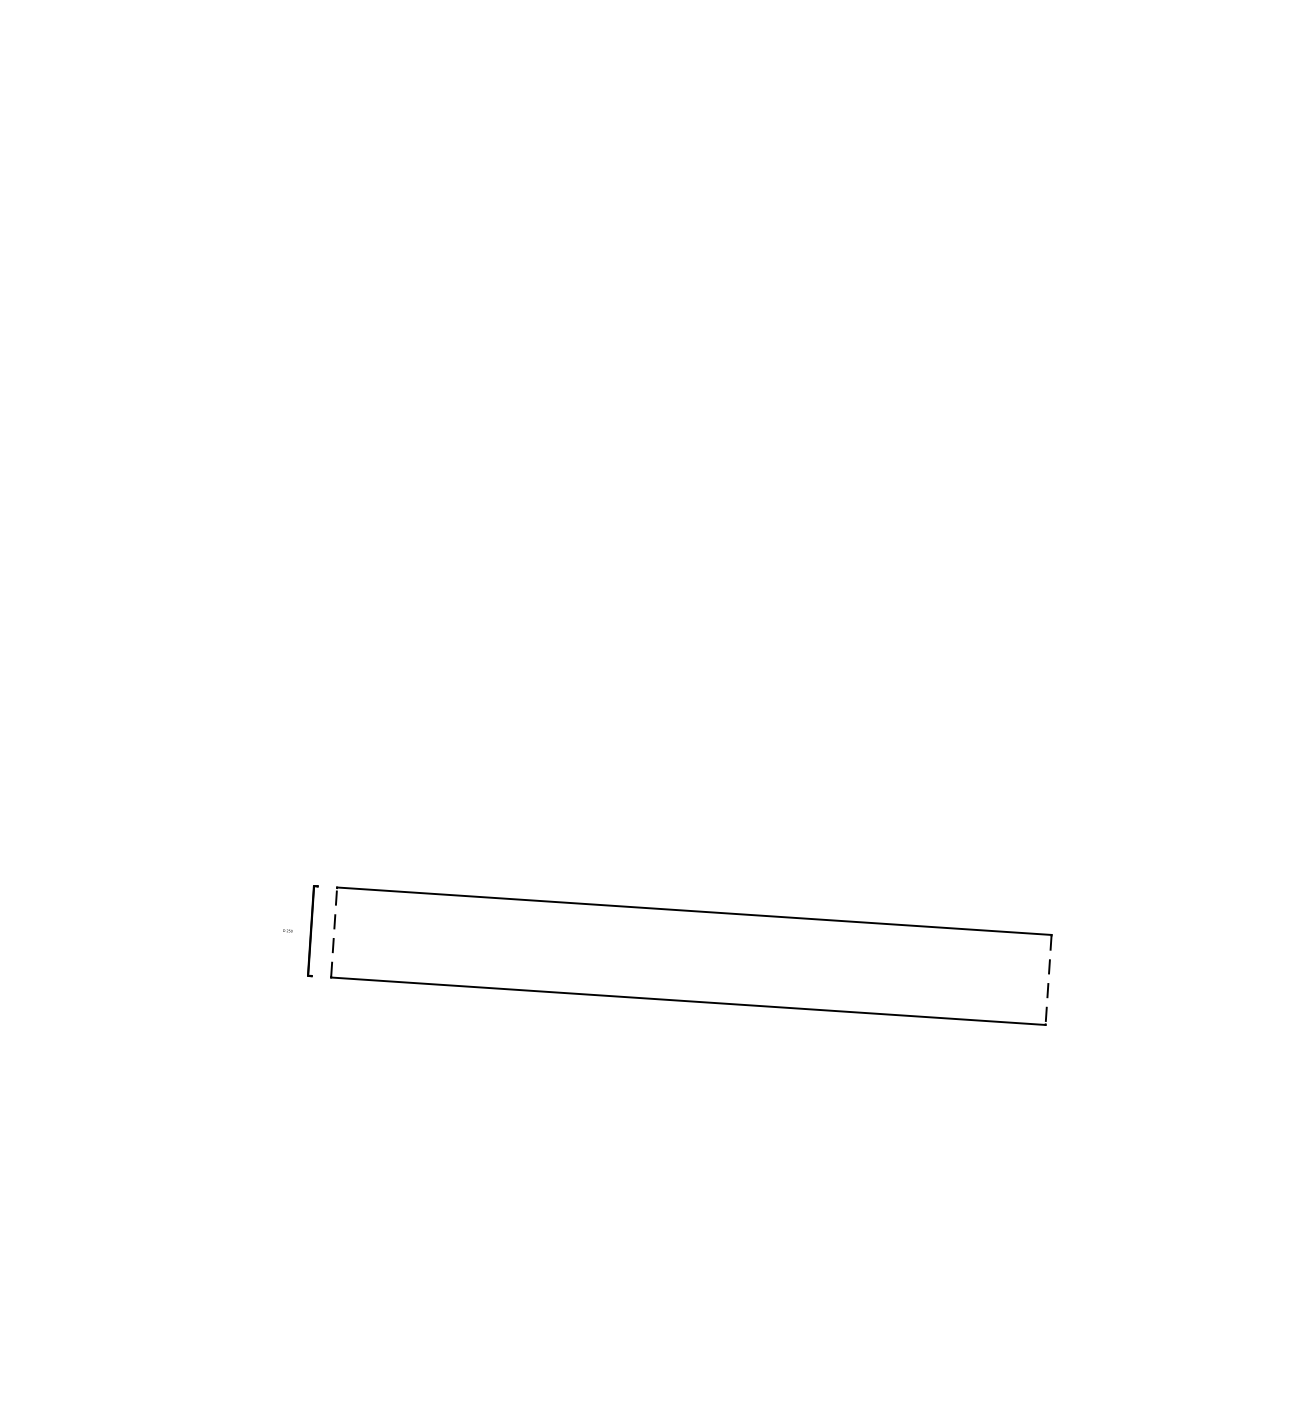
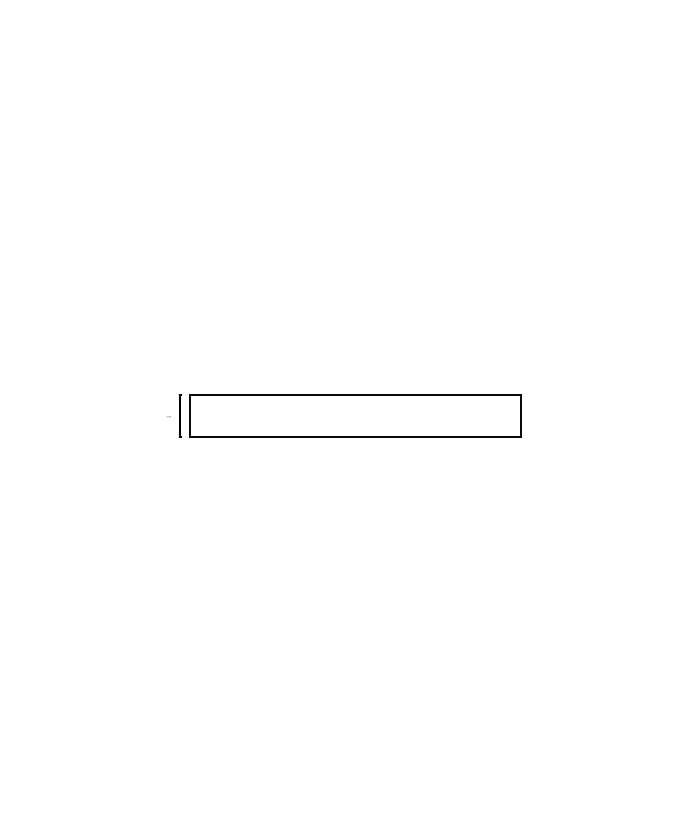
line: (334, 931) -> (190, 415), dashed -> solid
line: (1049, 978) -> (521, 415), dashed -> solid

